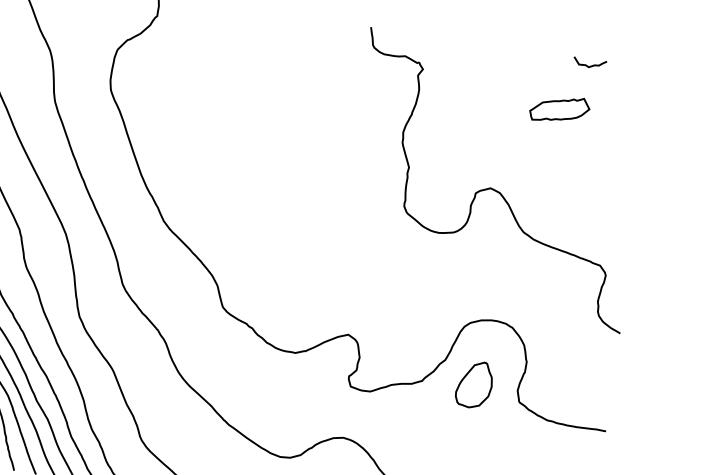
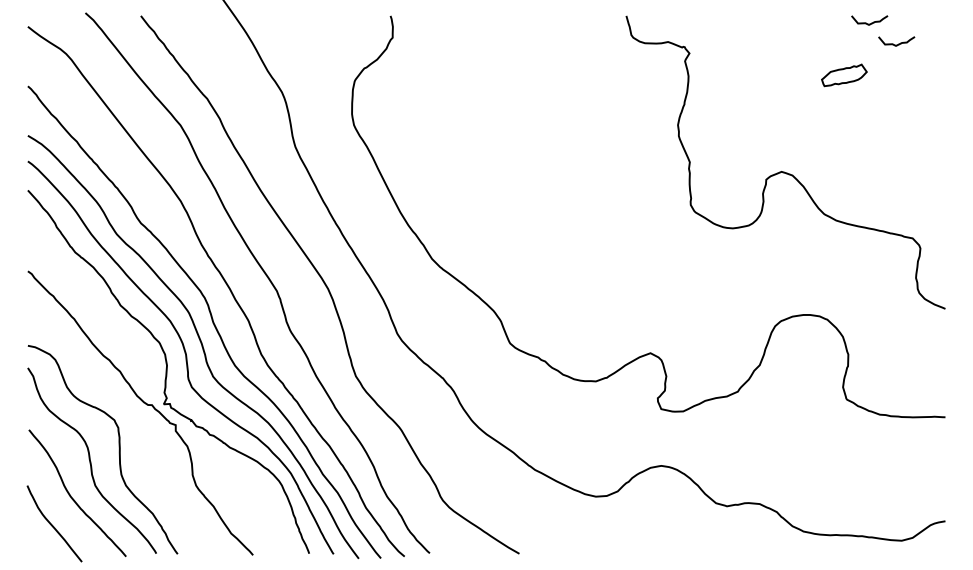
curve: (612, 87) -> (898, 43), added
part: (559, 109) -> (844, 75), size x0.7
part: (474, 384) -> (795, 387), removed

